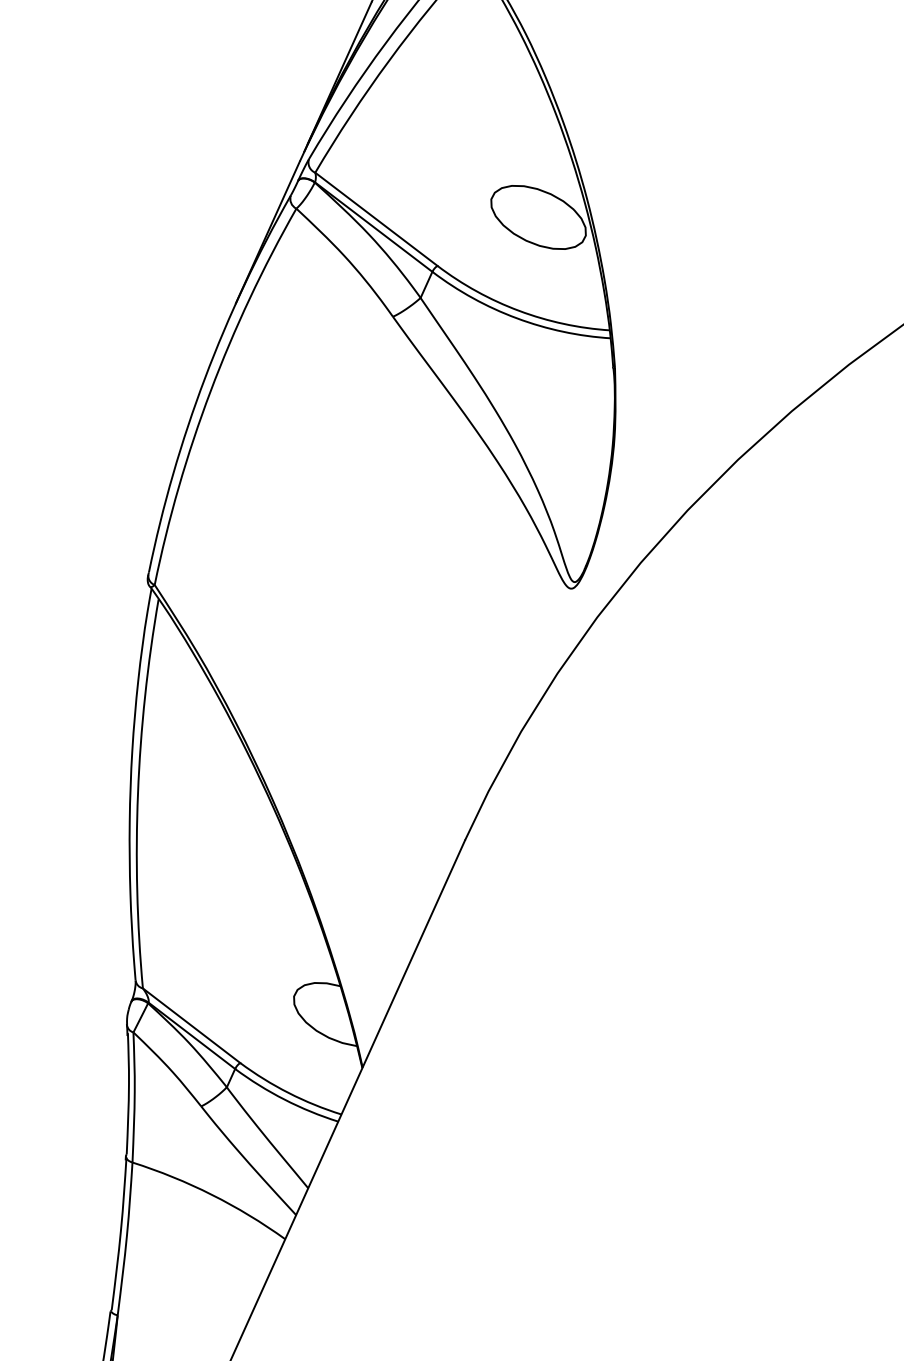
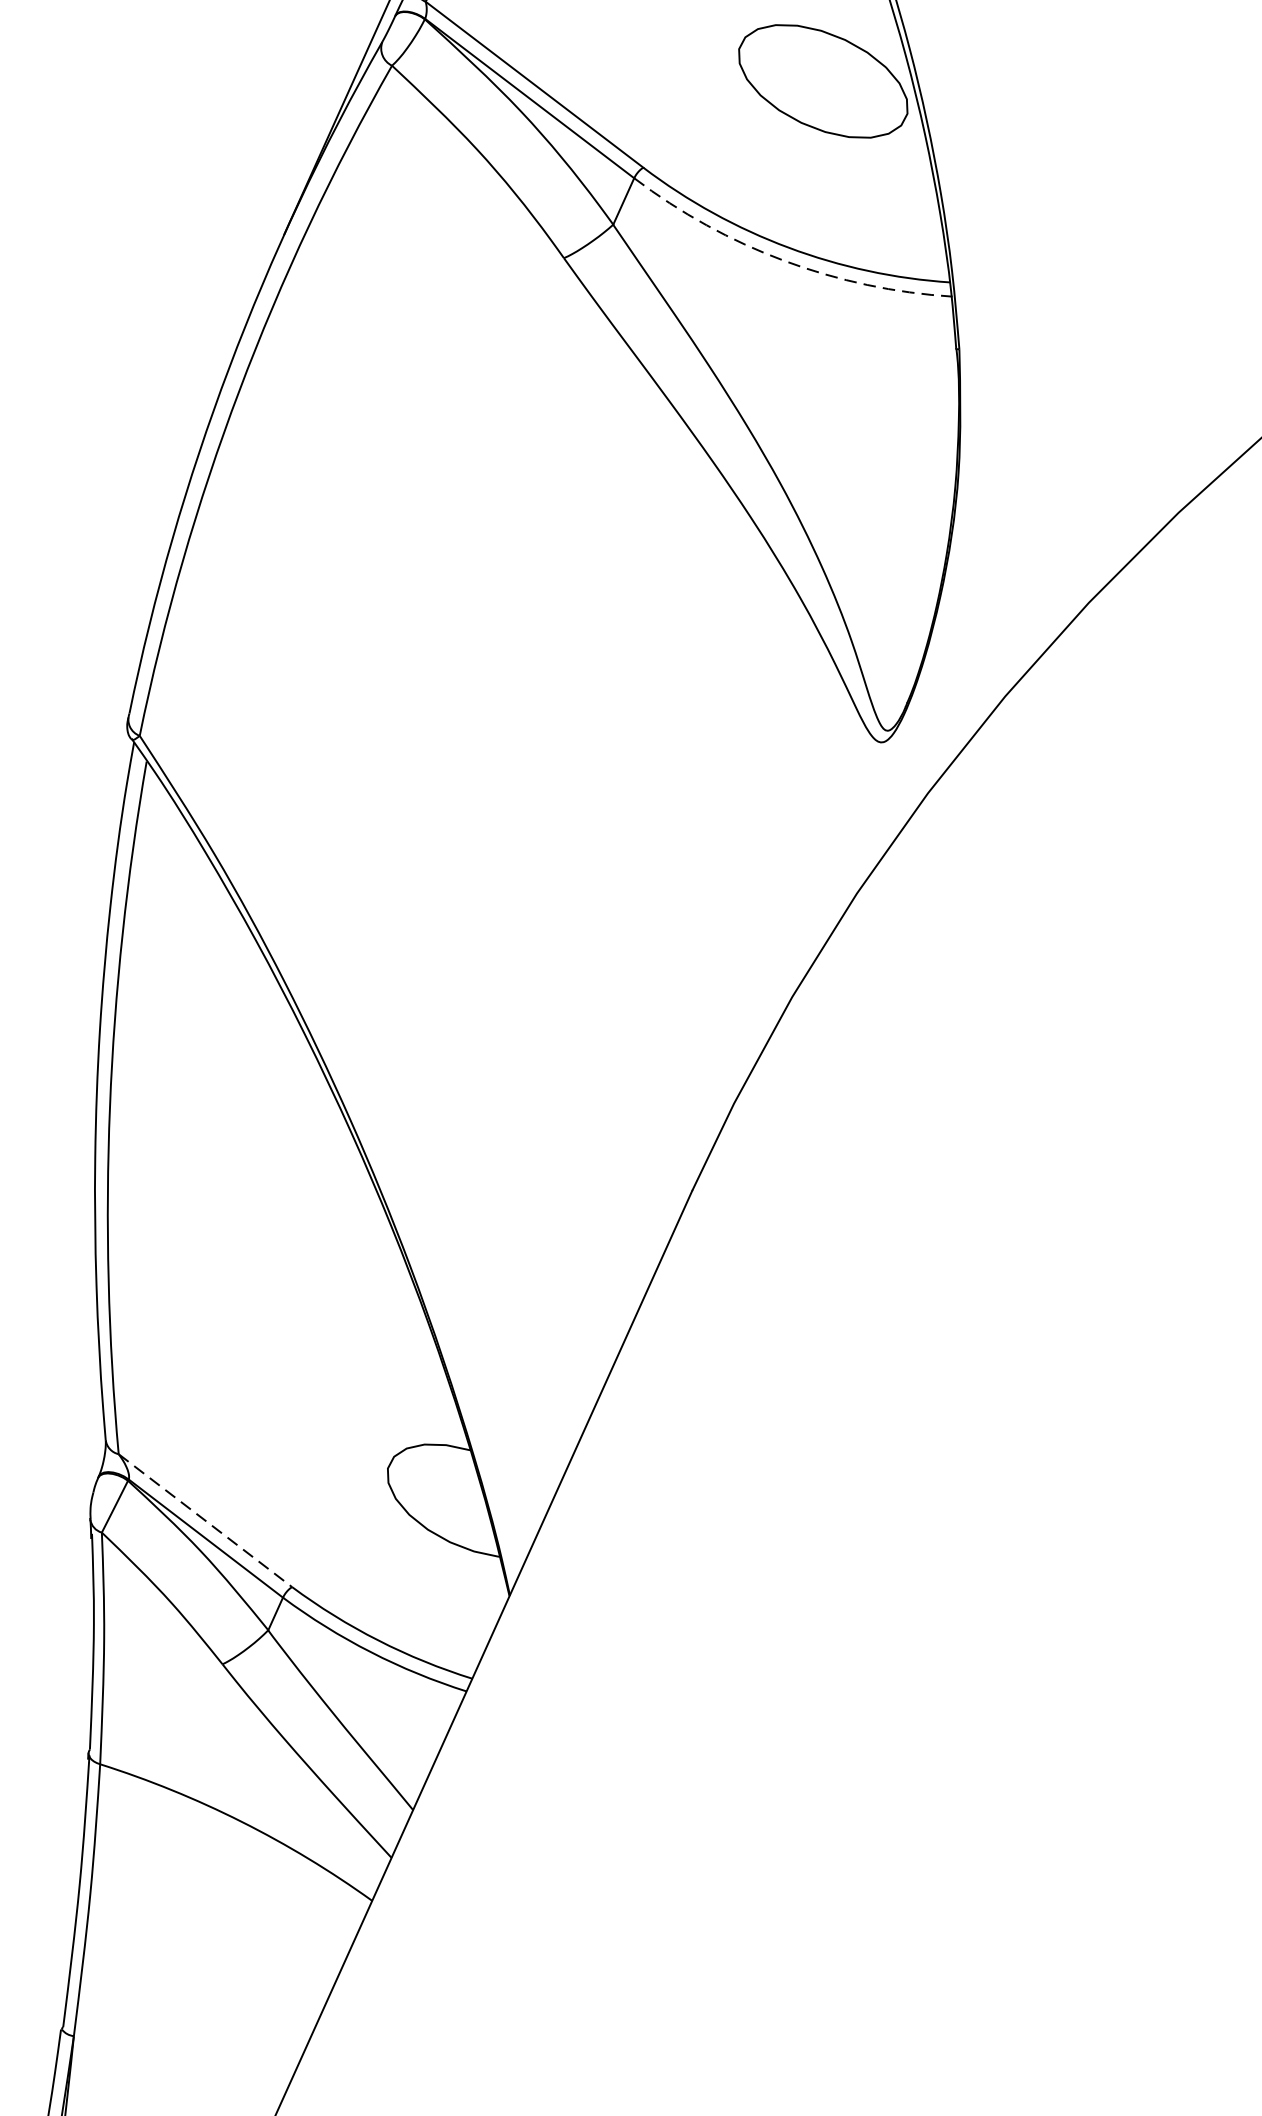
arc: (516, 318) -> (783, 261), solid -> dashed
line: (192, 1026) -> (207, 1522), solid -> dashed

